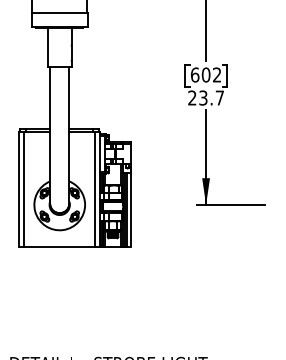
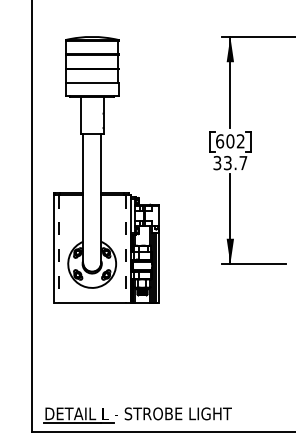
text: (192, 98) -> (217, 163), 23.7 -> 33.7
line: (24, 189) -> (58, 249), solid -> dashed
line: (95, 189) -> (125, 249), solid -> dashed

